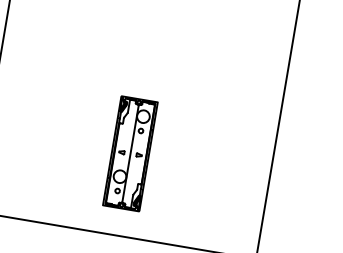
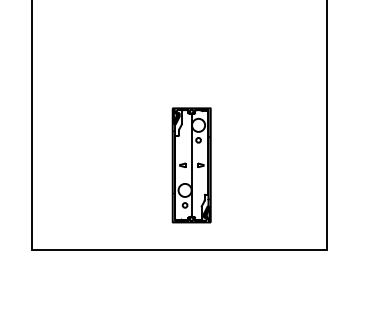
part: (130, 153) -> (191, 165), moved

